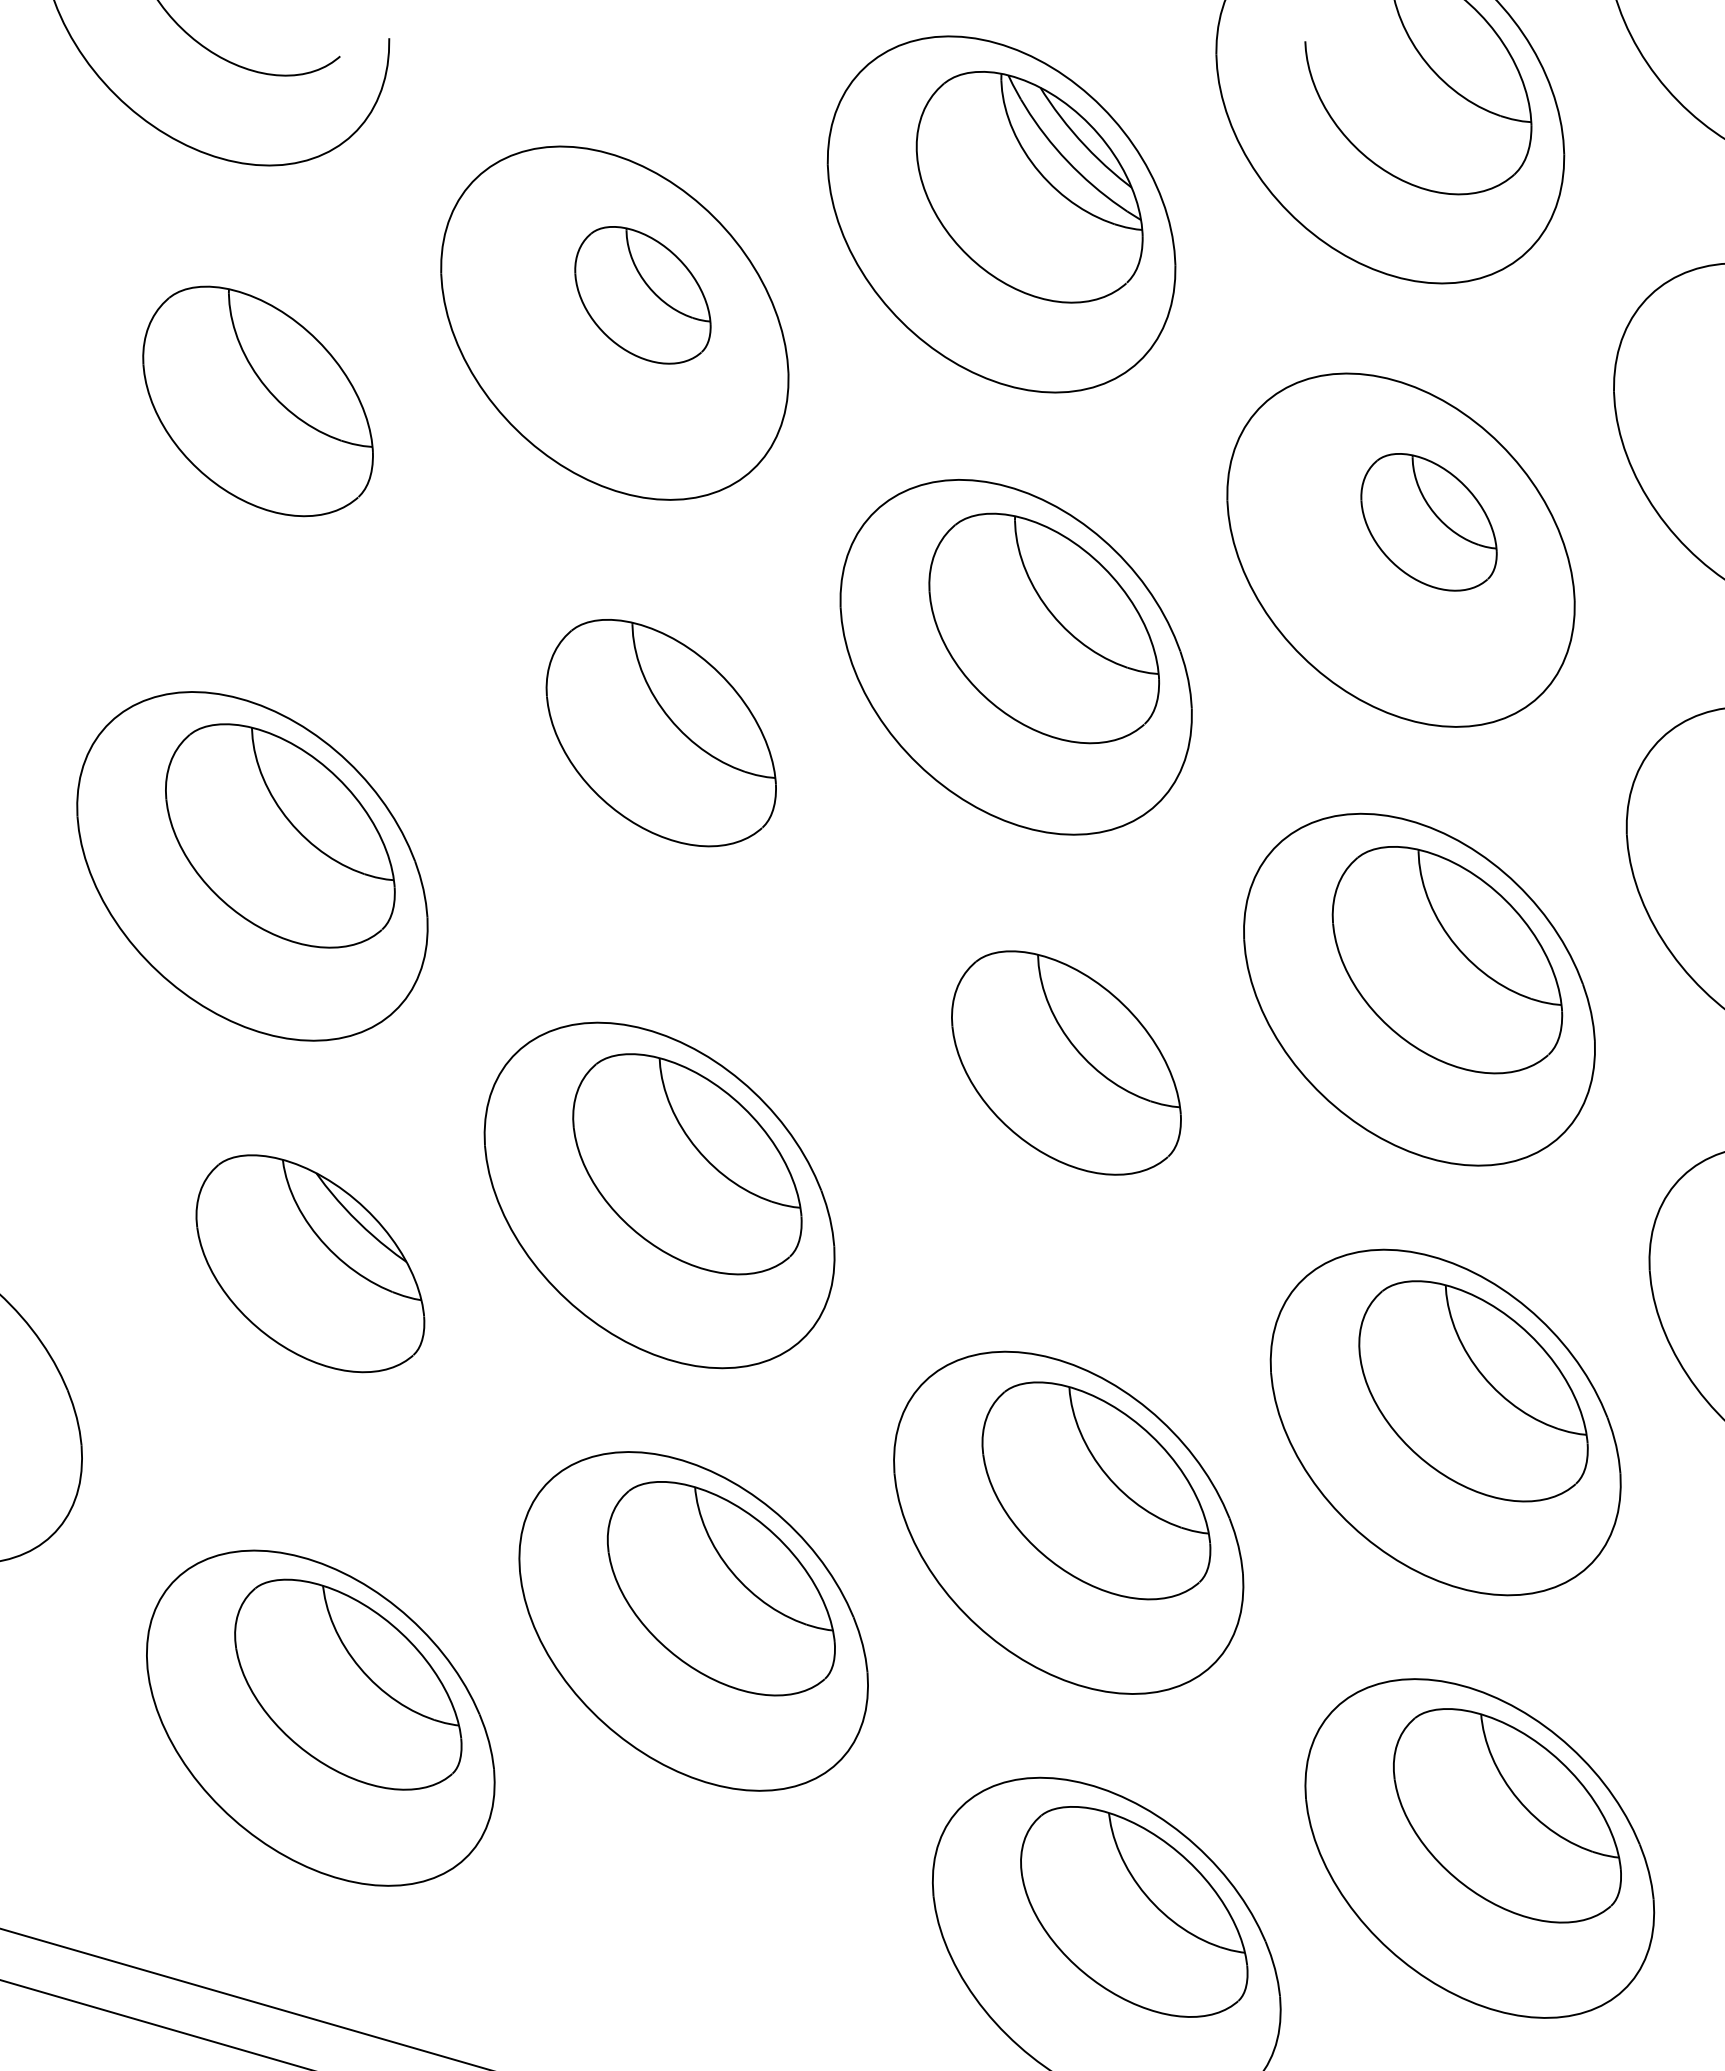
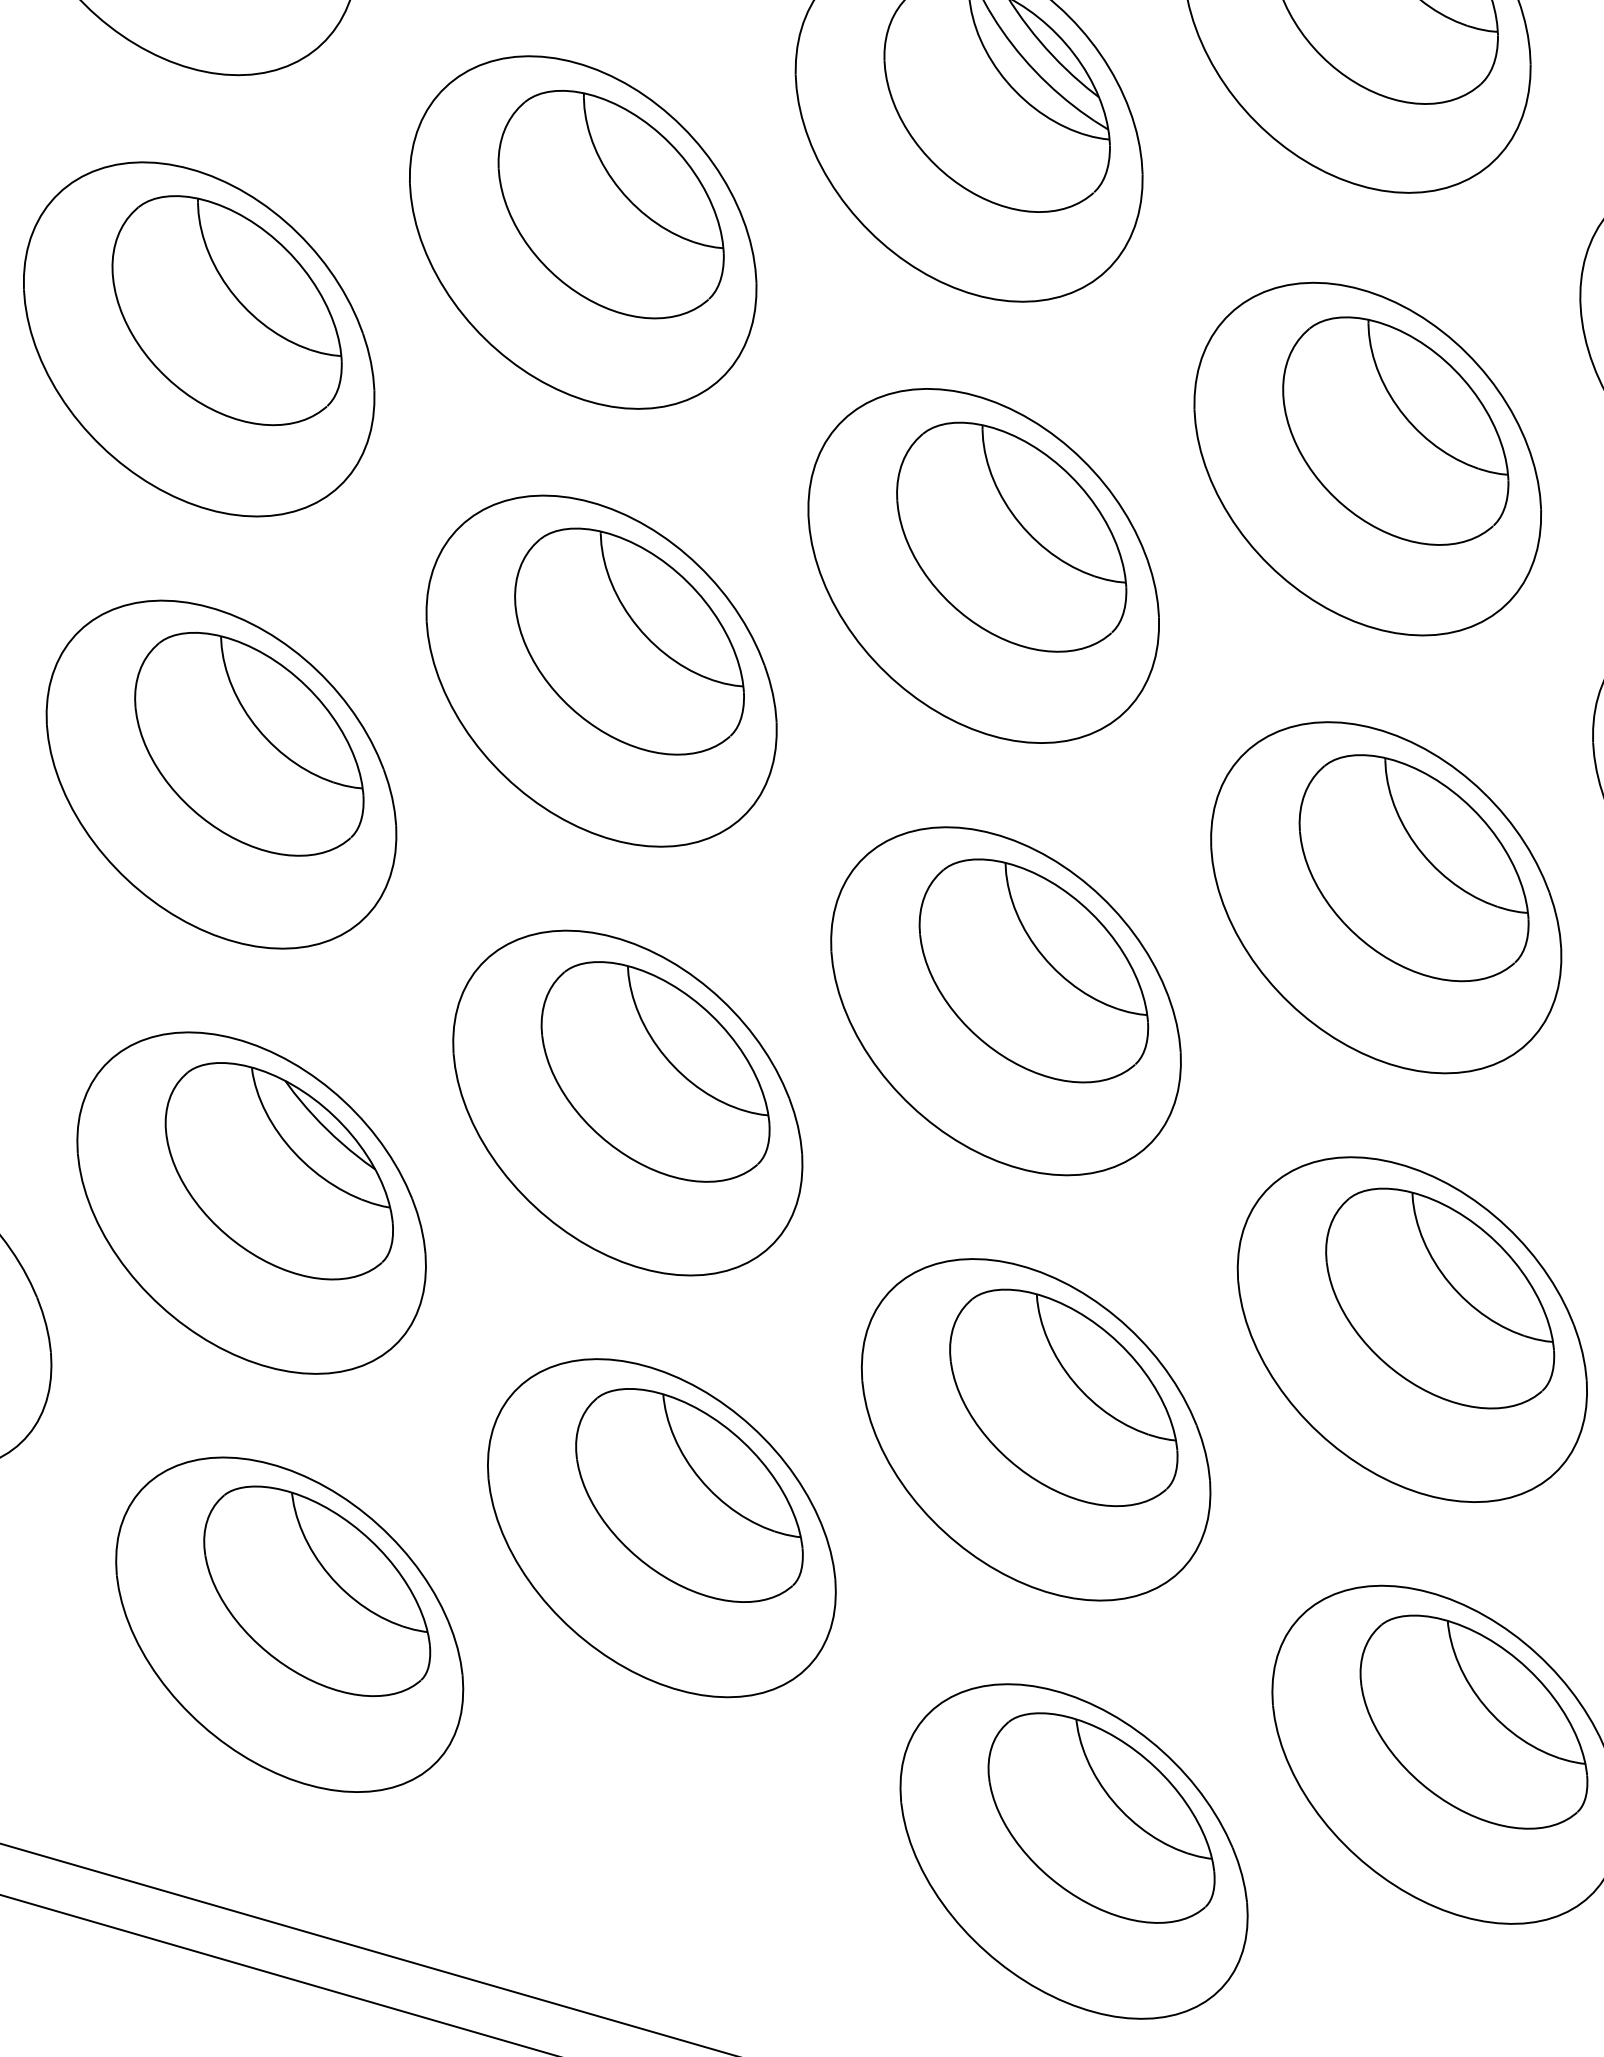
part: (642, 295) -> (610, 204), size x1.67
part: (229, 429) -> (198, 338), added
part: (1428, 522) -> (1395, 431), size x1.67
part: (633, 762) -> (601, 670), added
part: (1038, 1093) -> (1005, 1001), added
part: (282, 1295) -> (251, 1202), added

